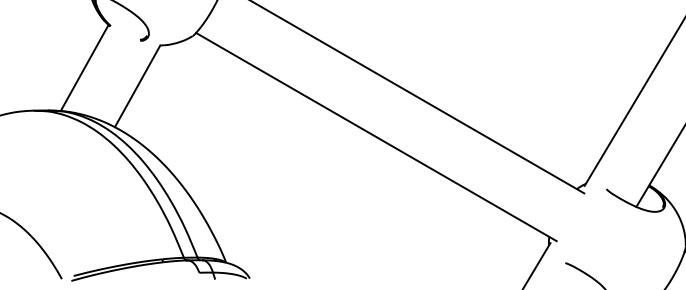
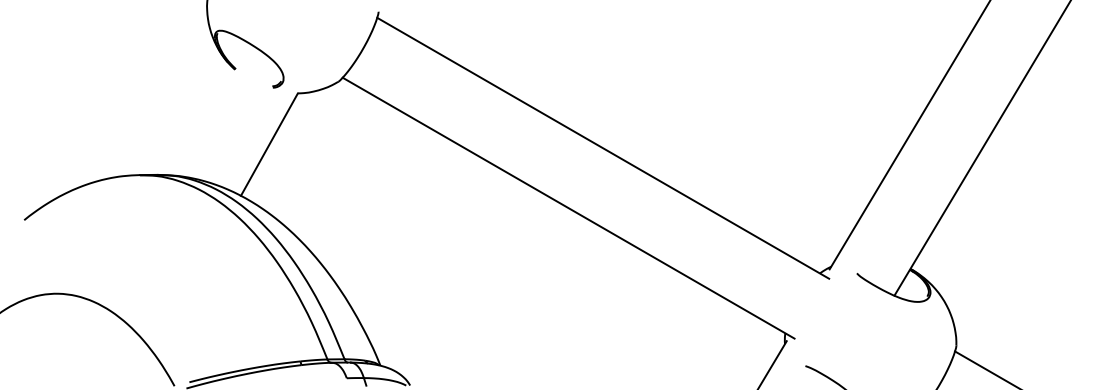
line: (84, 67) -> (203, 121), removed

